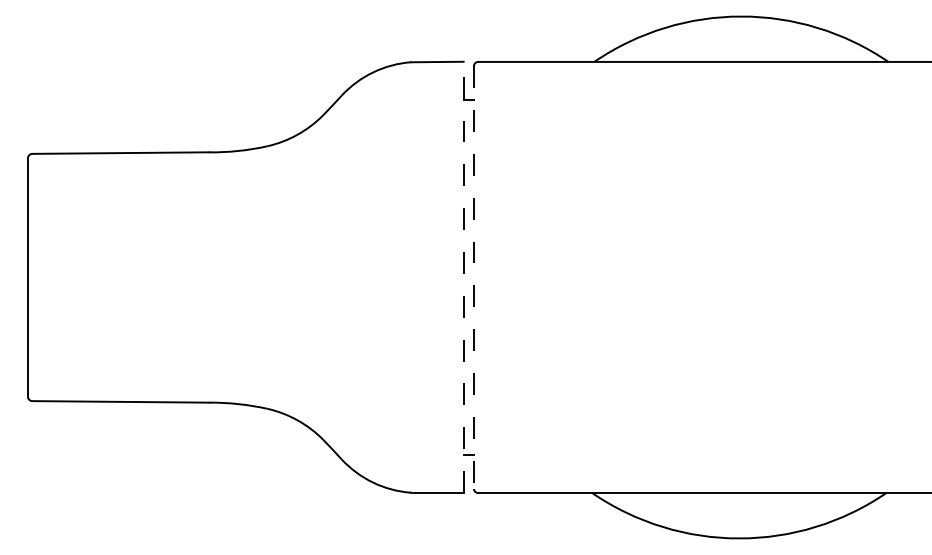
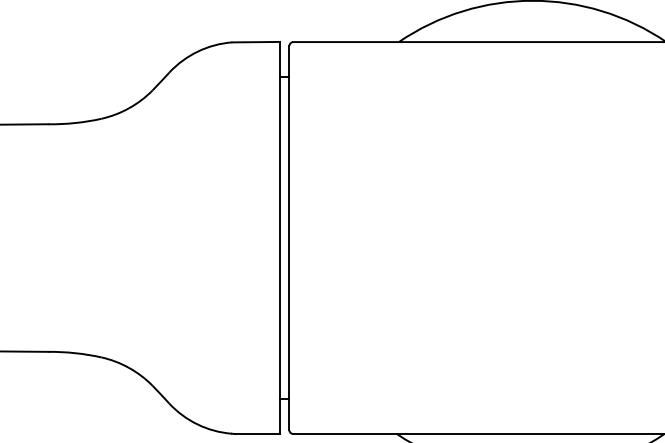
line: (463, 277) -> (279, 238), dashed -> solid
line: (473, 278) -> (289, 238), dashed -> solid

